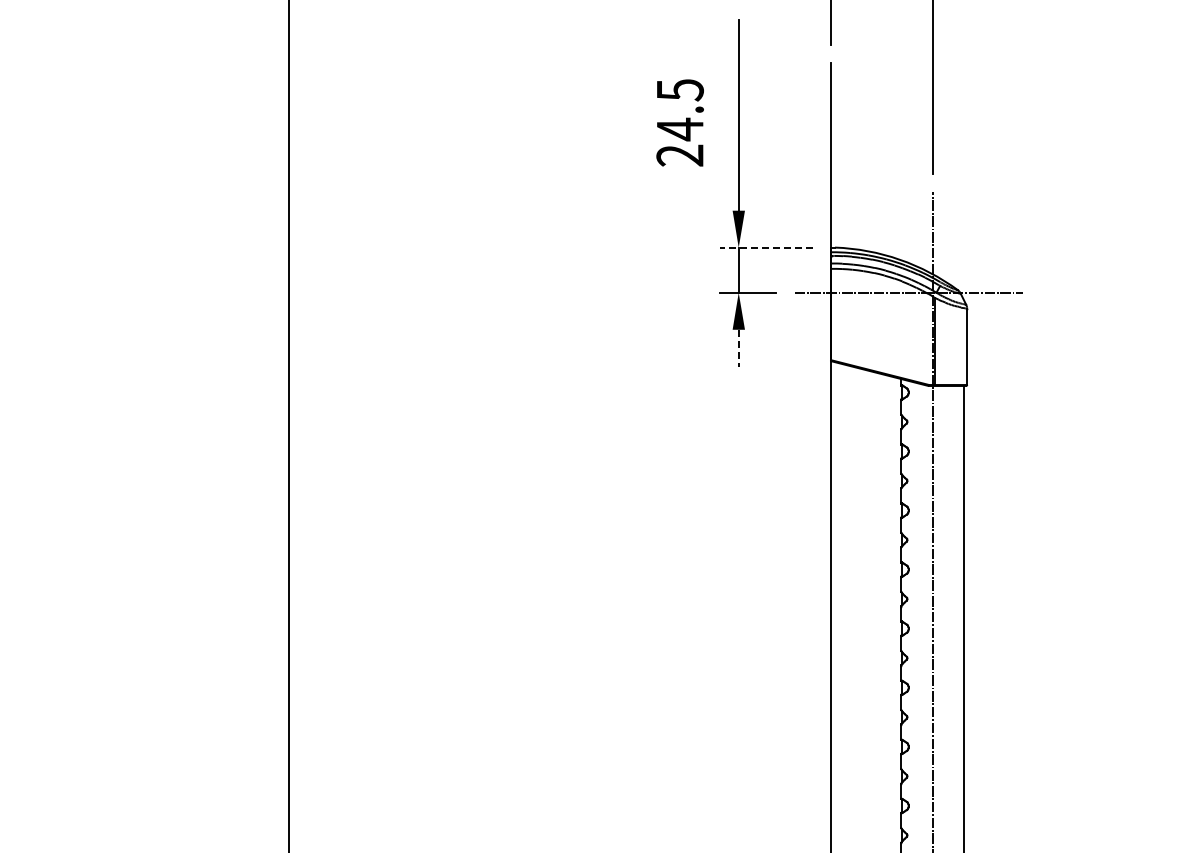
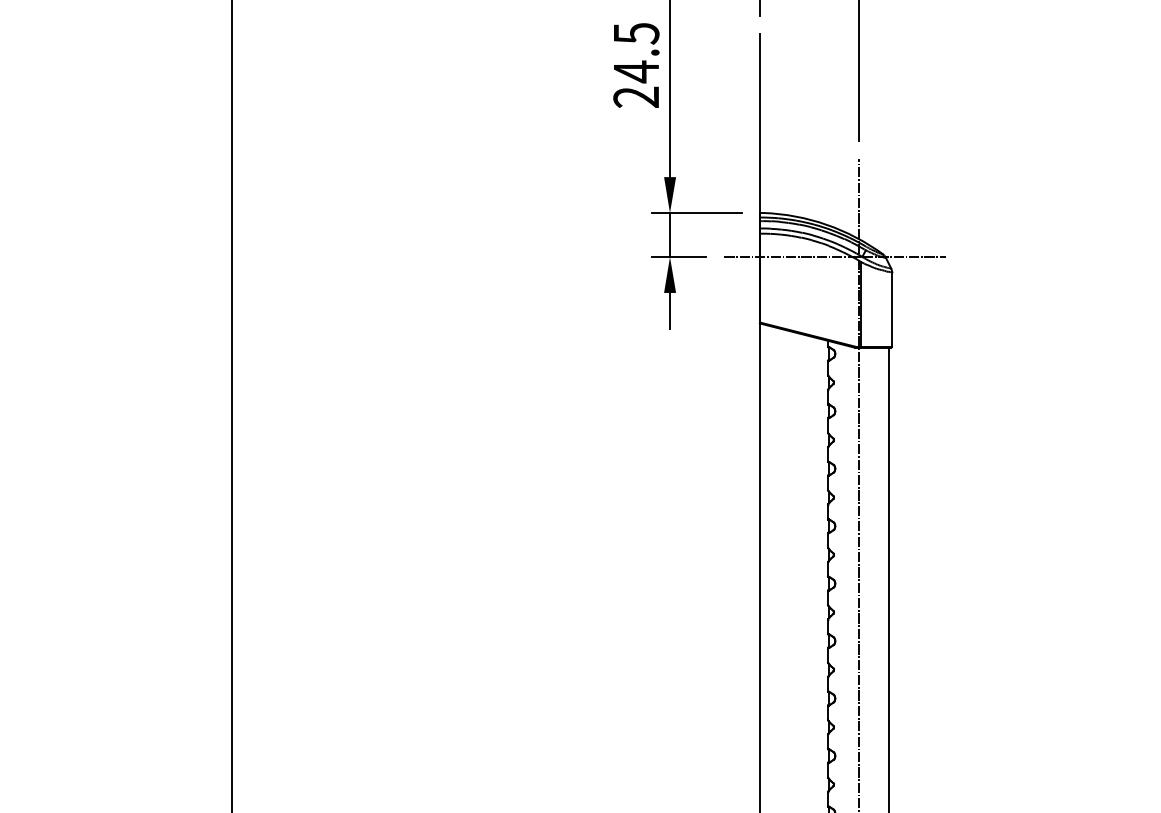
text: (679, 122) -> (635, 65), moved
line: (766, 247) -> (697, 212), dashed -> solid
line: (738, 348) -> (669, 311), dashed -> solid

